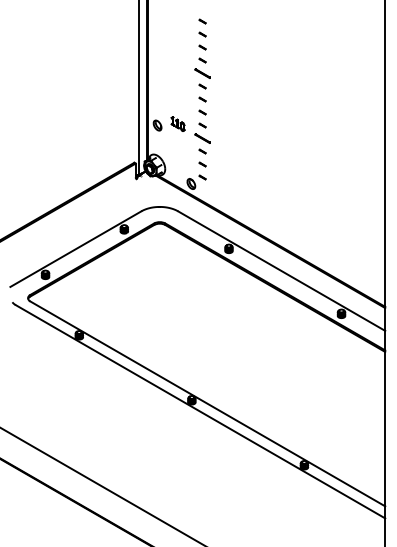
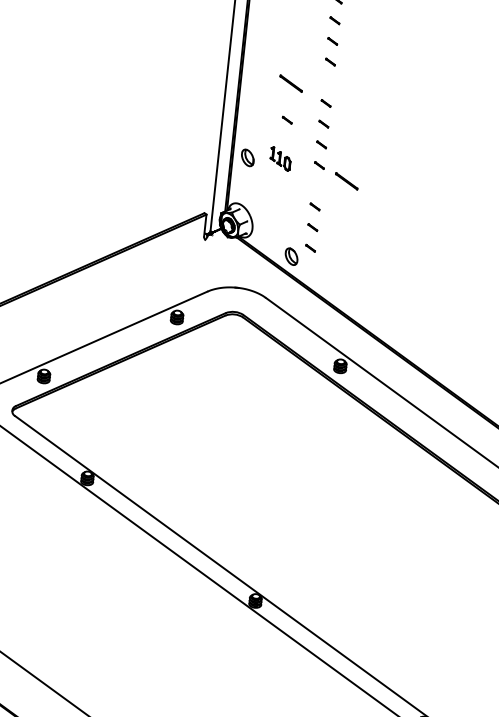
line: (202, 73) -> (290, 83), moved
part: (179, 99) -> (287, 120), added
line: (202, 138) -> (346, 181), moved

